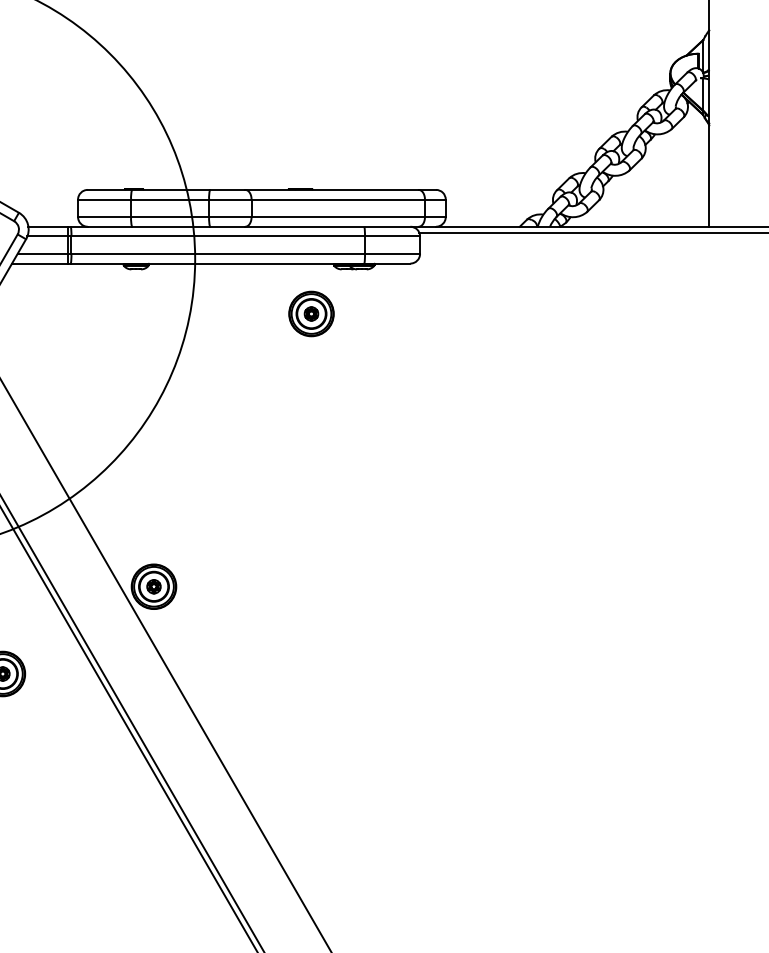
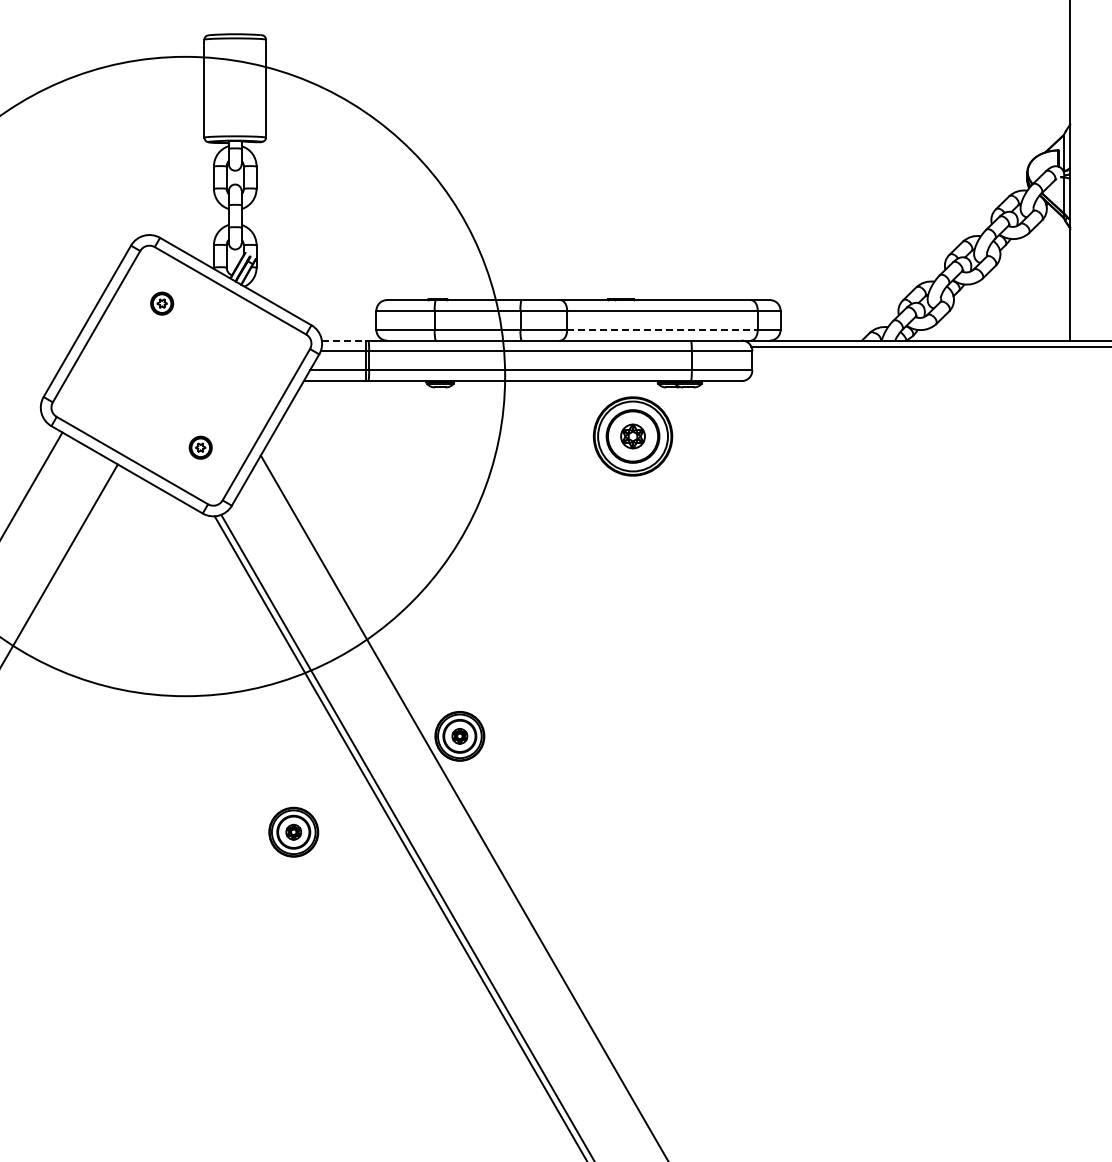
line: (338, 216) -> (662, 329), solid -> dashed
line: (48, 226) -> (343, 340), solid -> dashed
part: (311, 314) -> (632, 436), size x1.6

